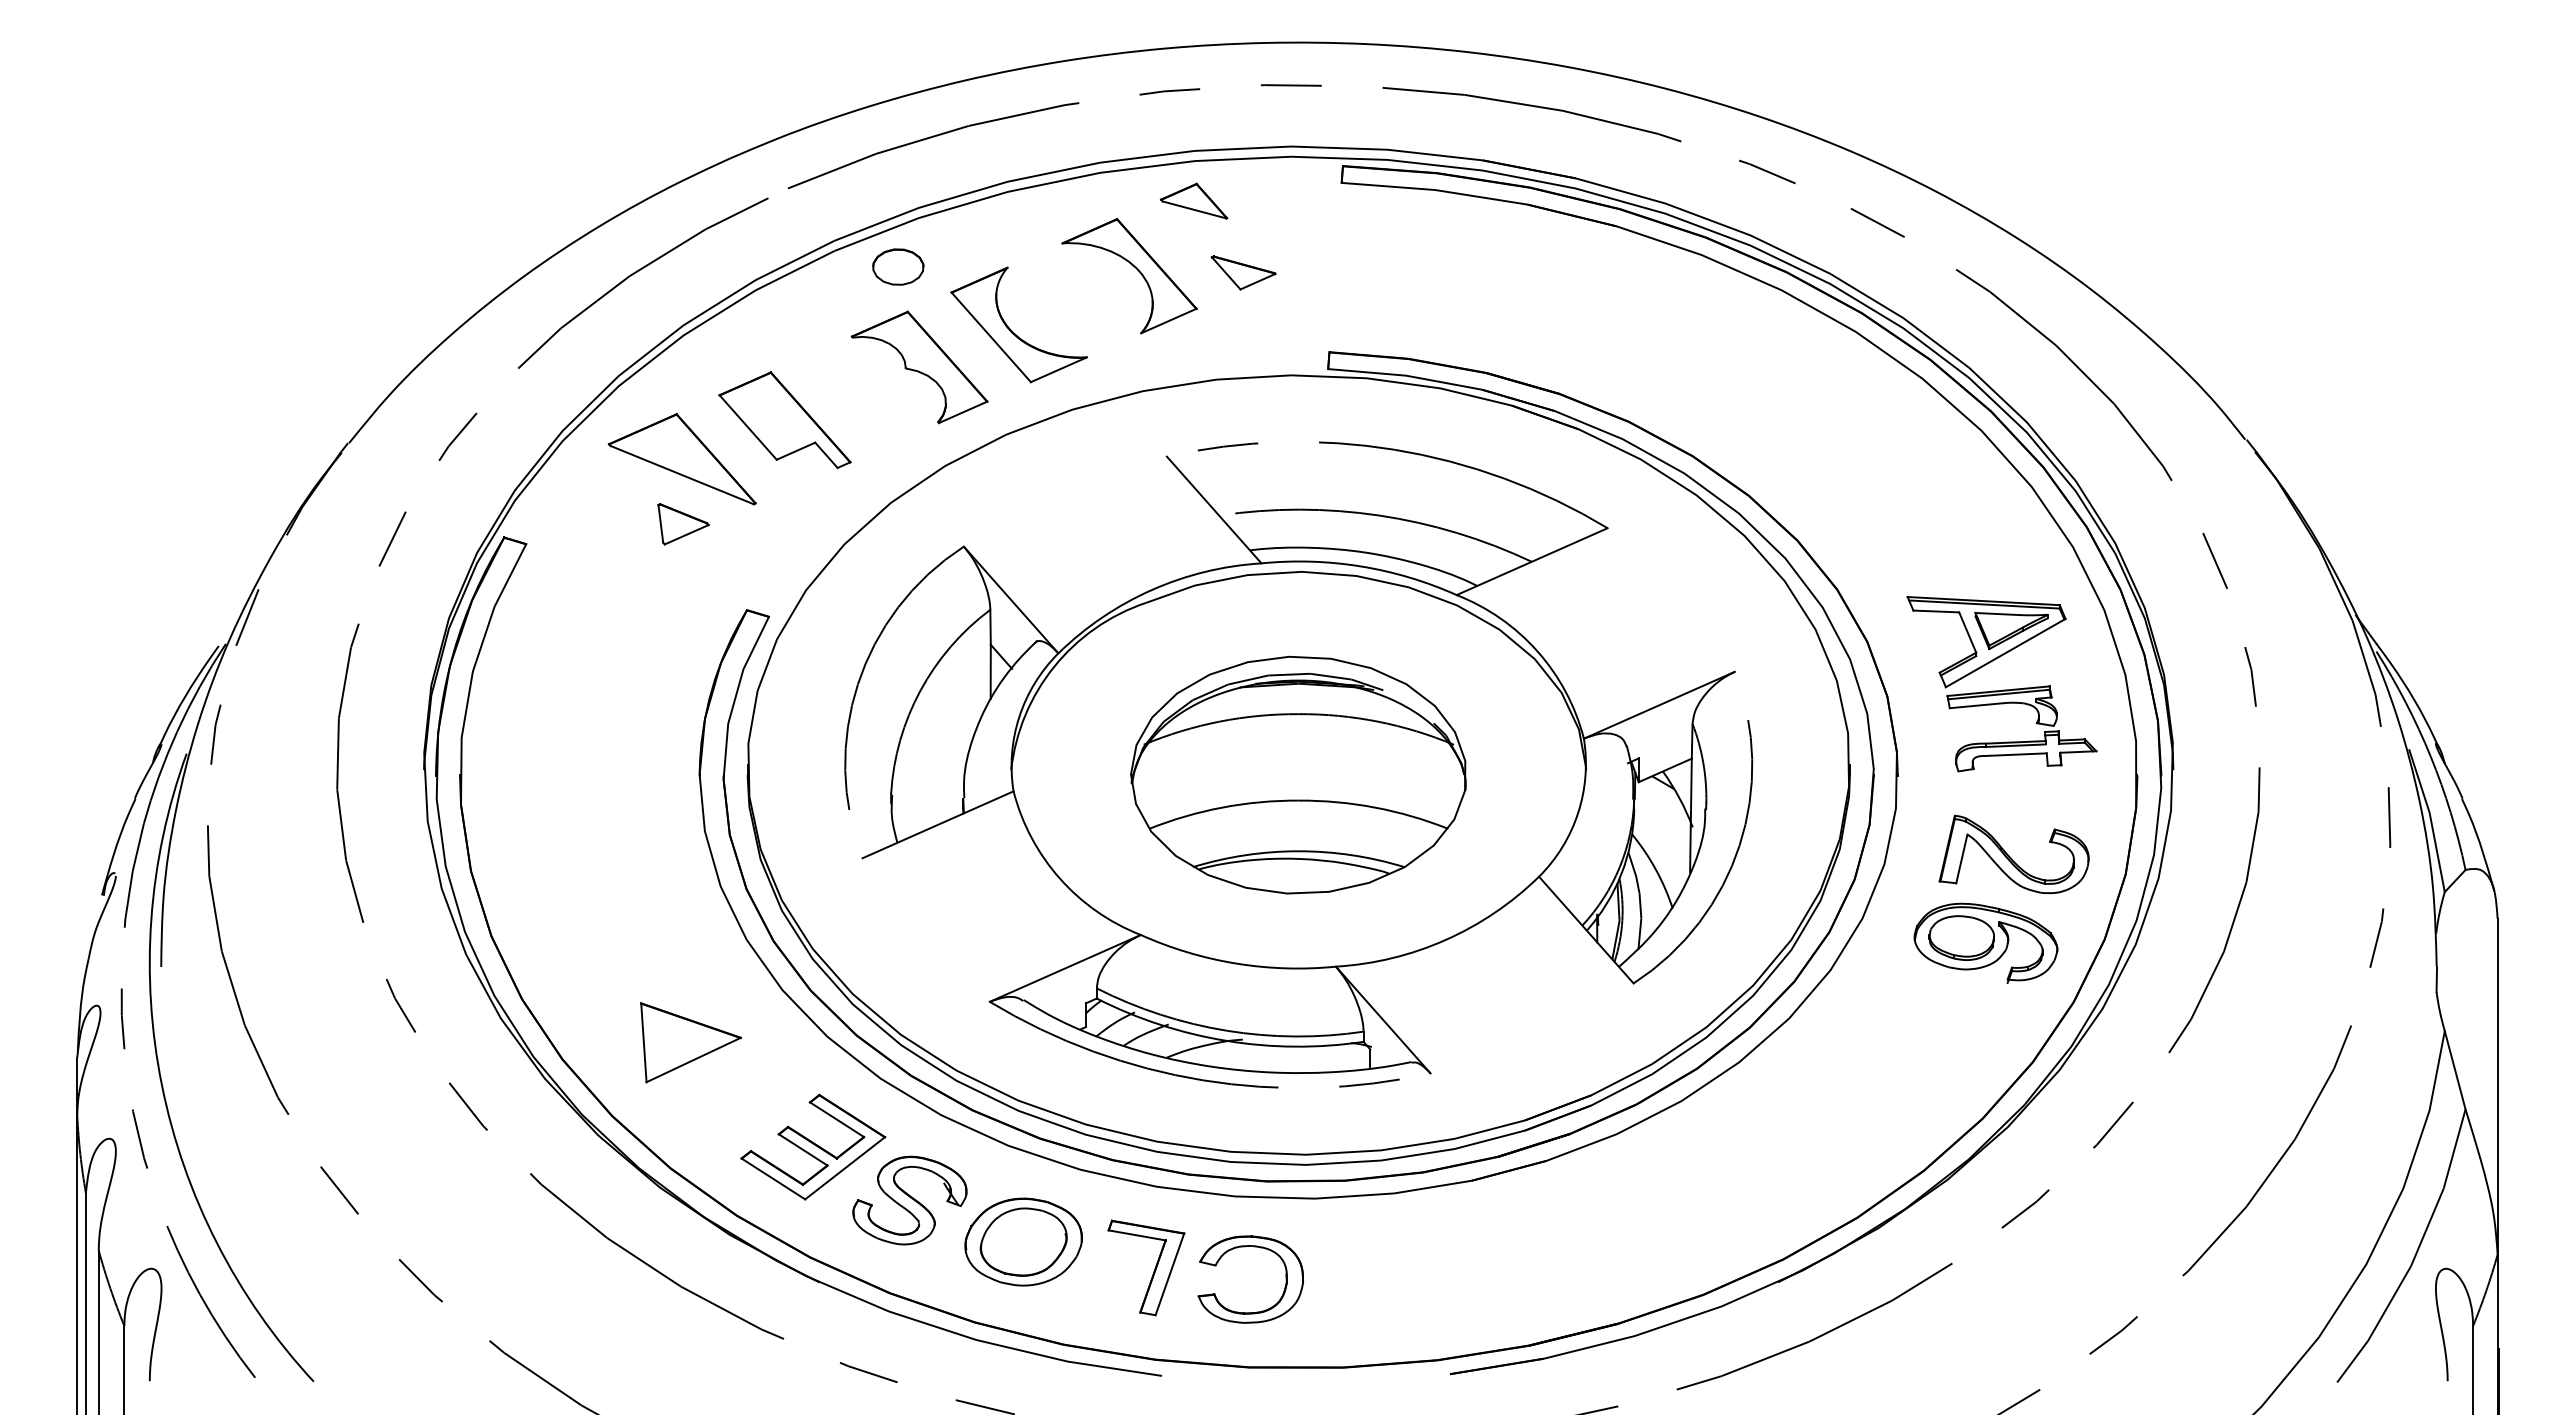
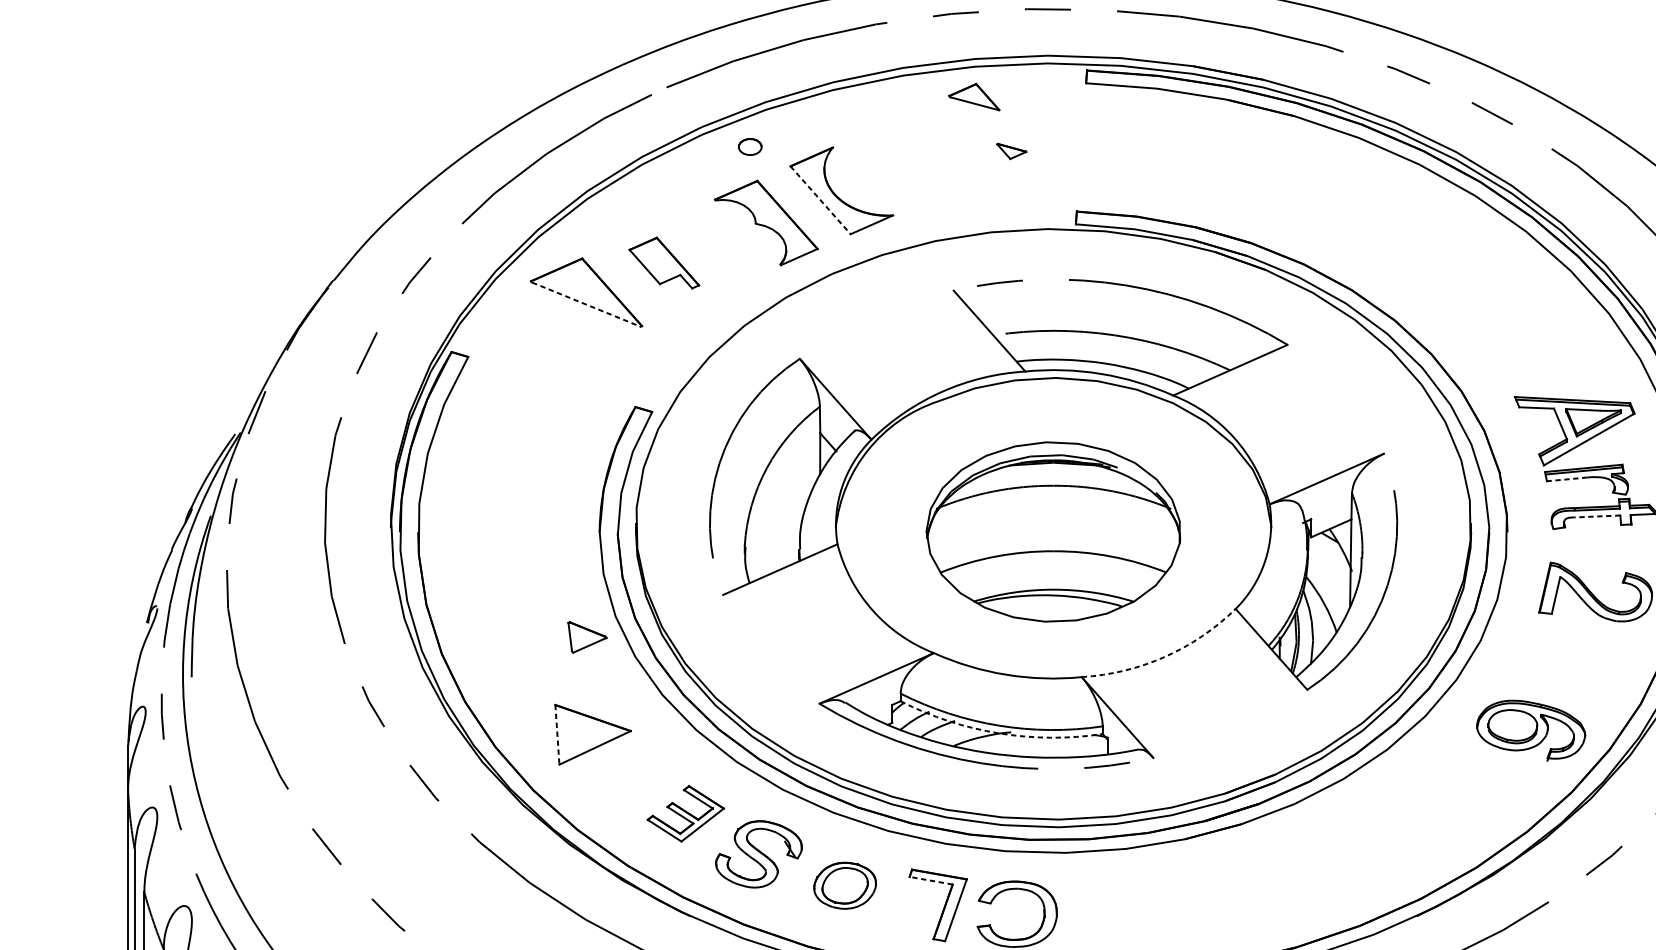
part: (898, 266) -> (750, 146), size x0.6
part: (1136, 269) -> (930, 148), removed
part: (1243, 272) -> (1011, 151), size x0.6
line: (991, 337) -> (820, 200), solid -> dashed
part: (784, 420) -> (663, 263), size x0.7
line: (682, 475) -> (586, 304), solid -> dashed
part: (683, 524) -> (587, 637), moved
line: (1976, 705) -> (1567, 479), solid -> dashed
line: (2016, 754) -> (1597, 516), solid -> dashed
arc: (1445, 940) -> (1164, 657), solid -> dashed
part: (1985, 942) -> (1530, 730), moved
arc: (1226, 1040) -> (998, 733), solid -> dashed
line: (643, 1042) -> (557, 734), solid -> dashed
part: (813, 1146) -> (685, 813), size x0.7
line: (1137, 1235) -> (931, 880), solid -> dashed
part: (1023, 1241) -> (845, 885), size x0.7

